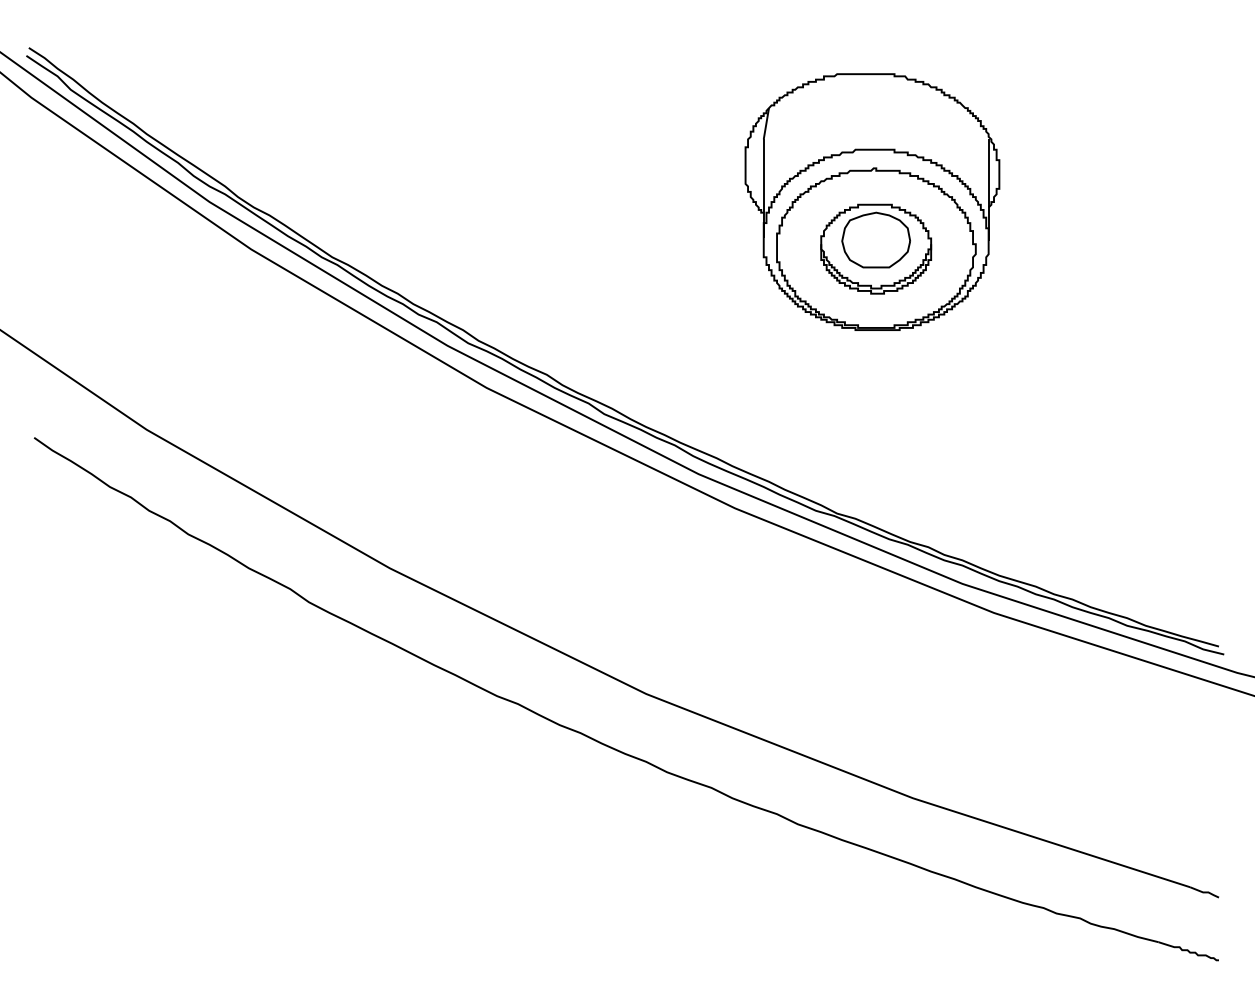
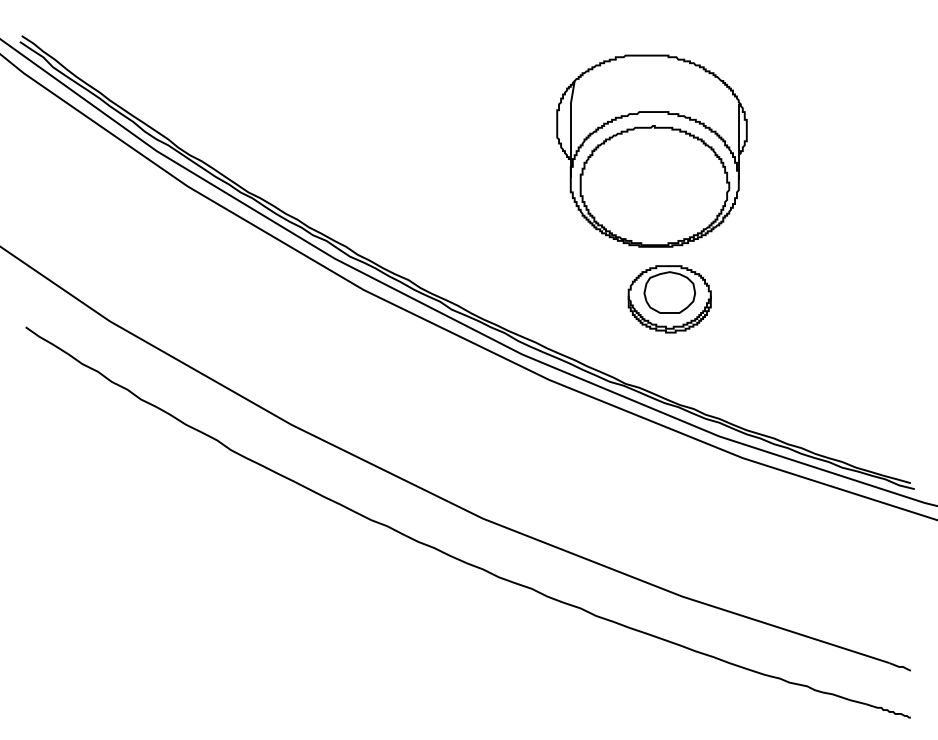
part: (875, 249) -> (669, 299), moved

